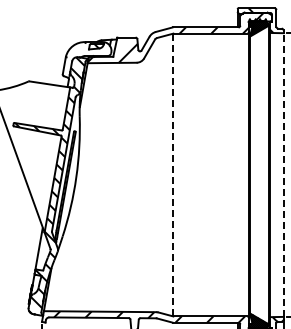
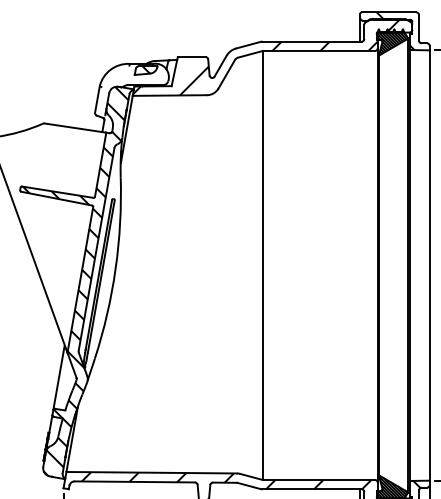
line: (173, 174) -> (262, 264), dashed -> solid
line: (283, 175) -> (429, 266), dashed -> solid

